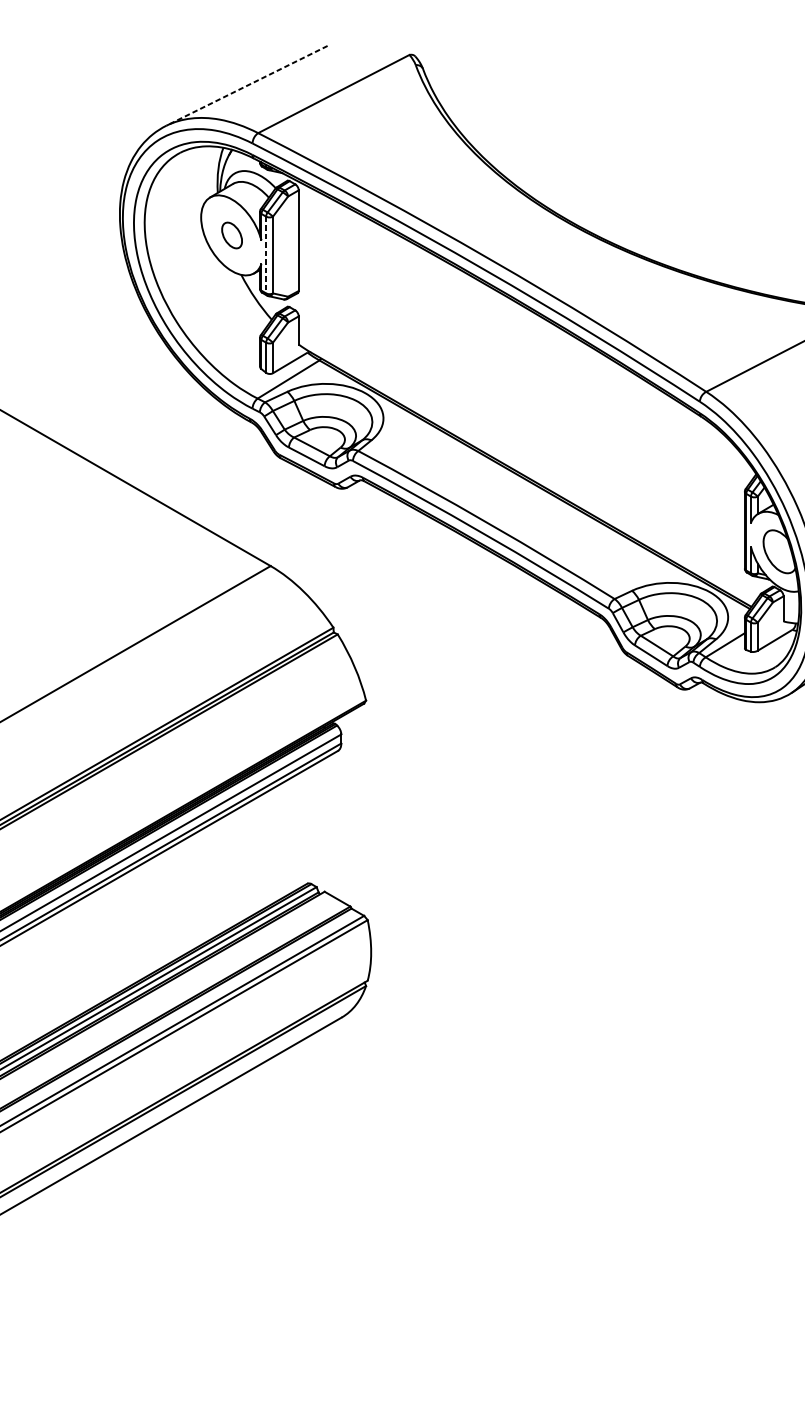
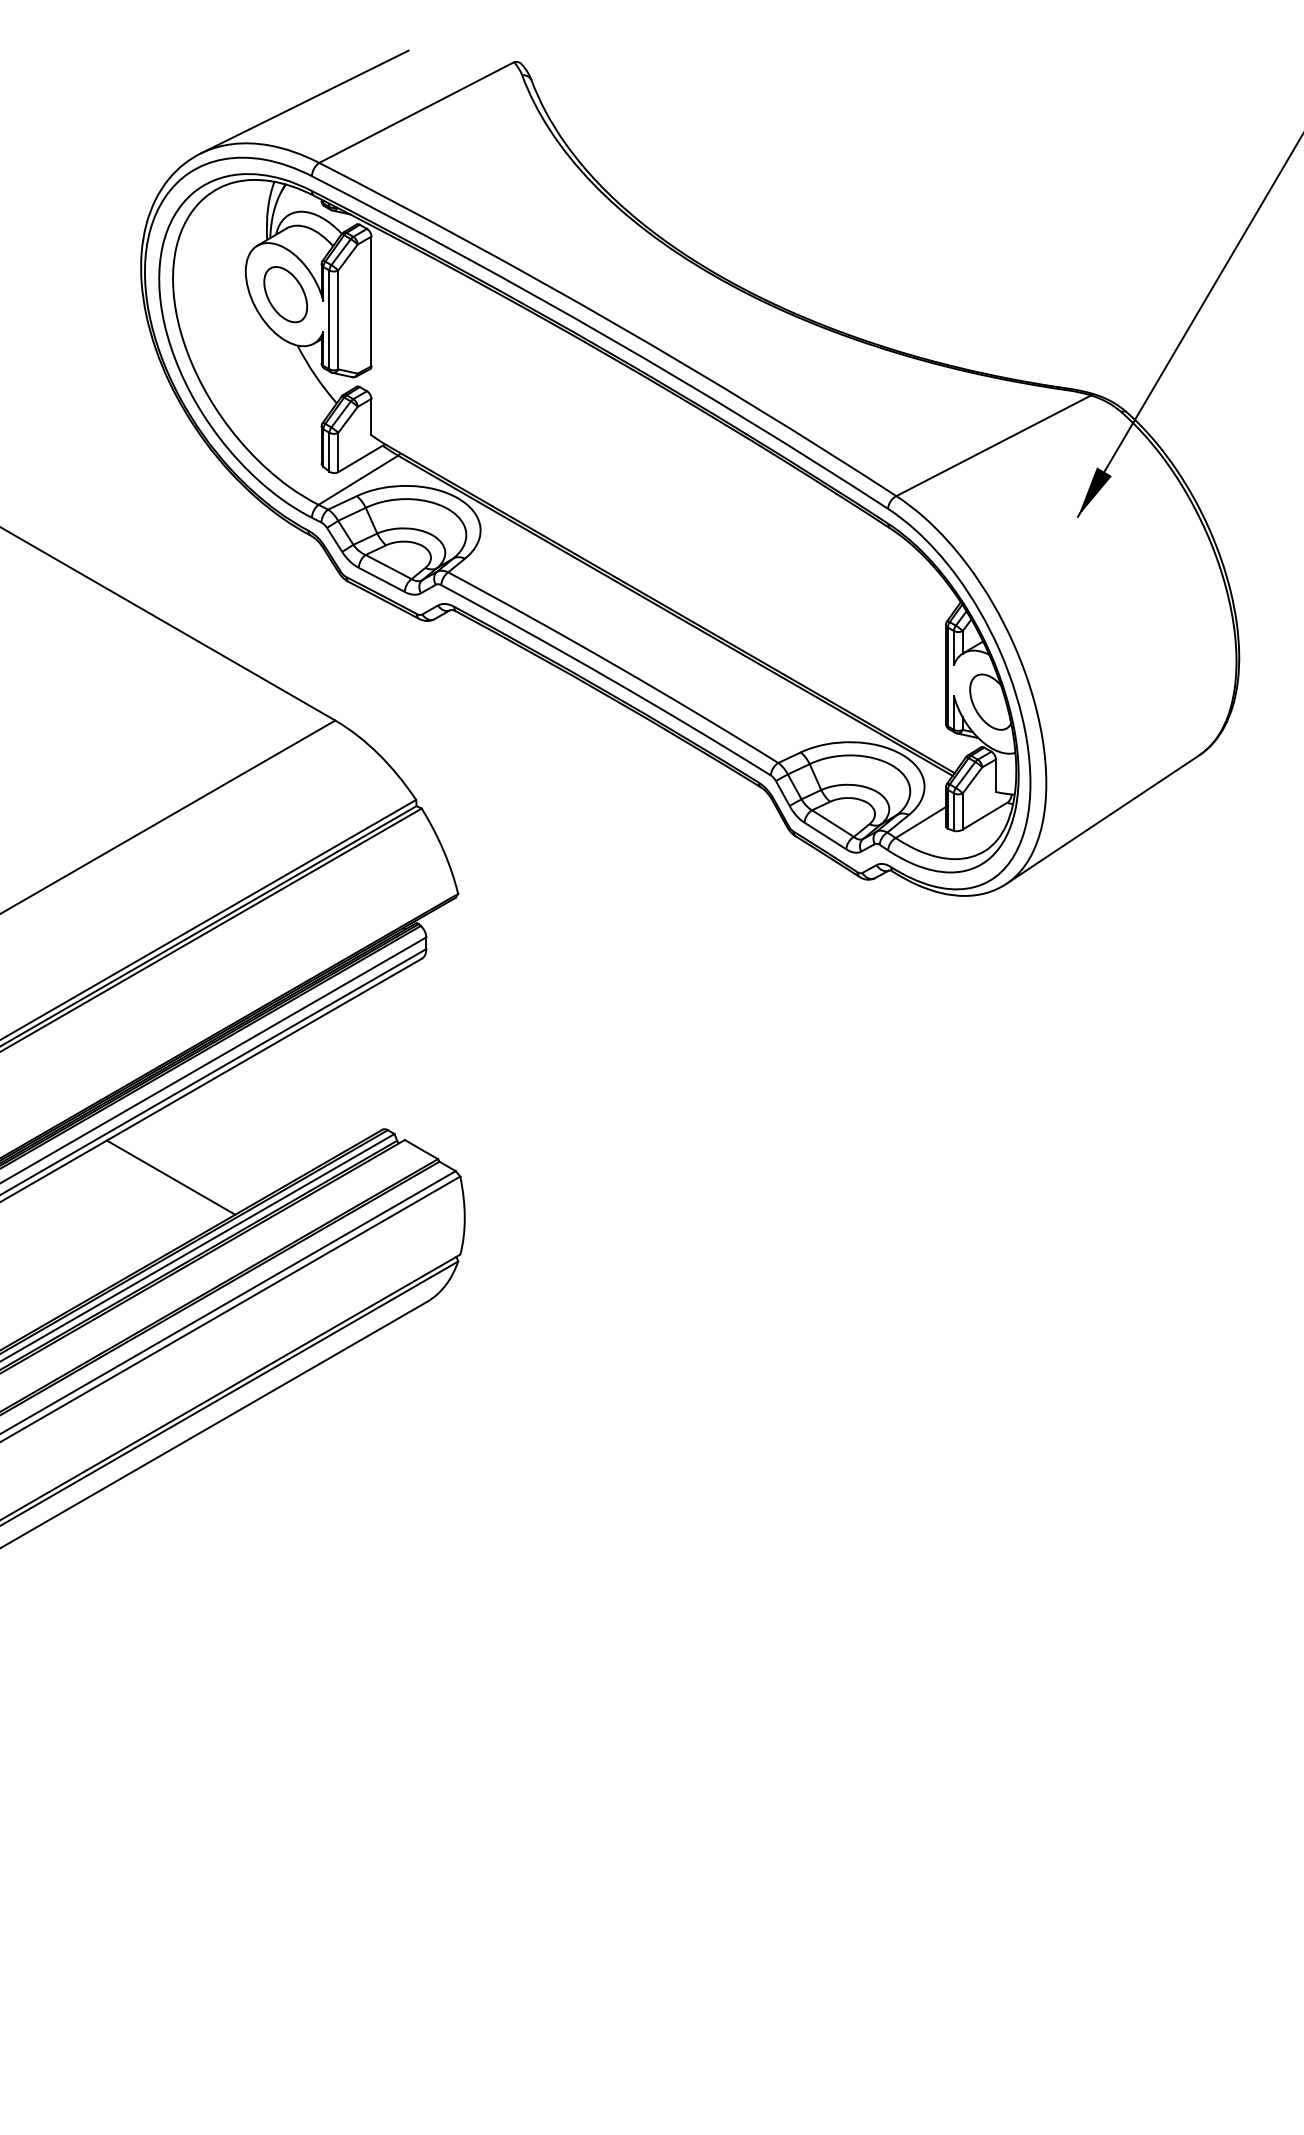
line: (246, 85) -> (304, 101), dashed -> solid
part: (232, 235) -> (285, 294), size x1.67
line: (266, 255) -> (329, 320), dashed -> solid
line: (142, 920) -> (170, 1177), added

